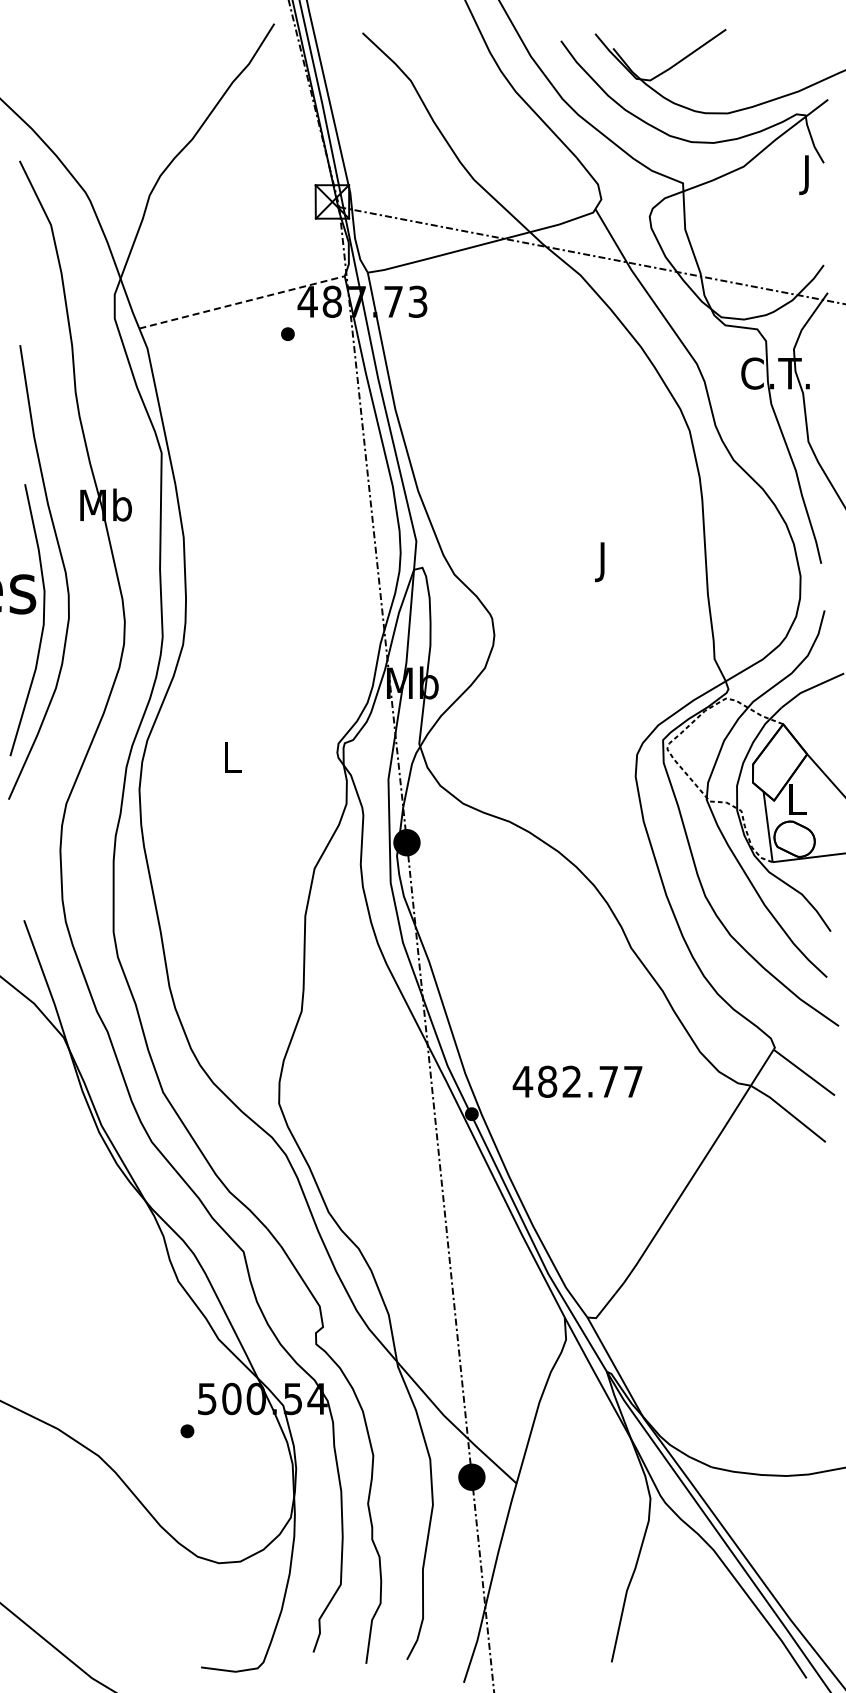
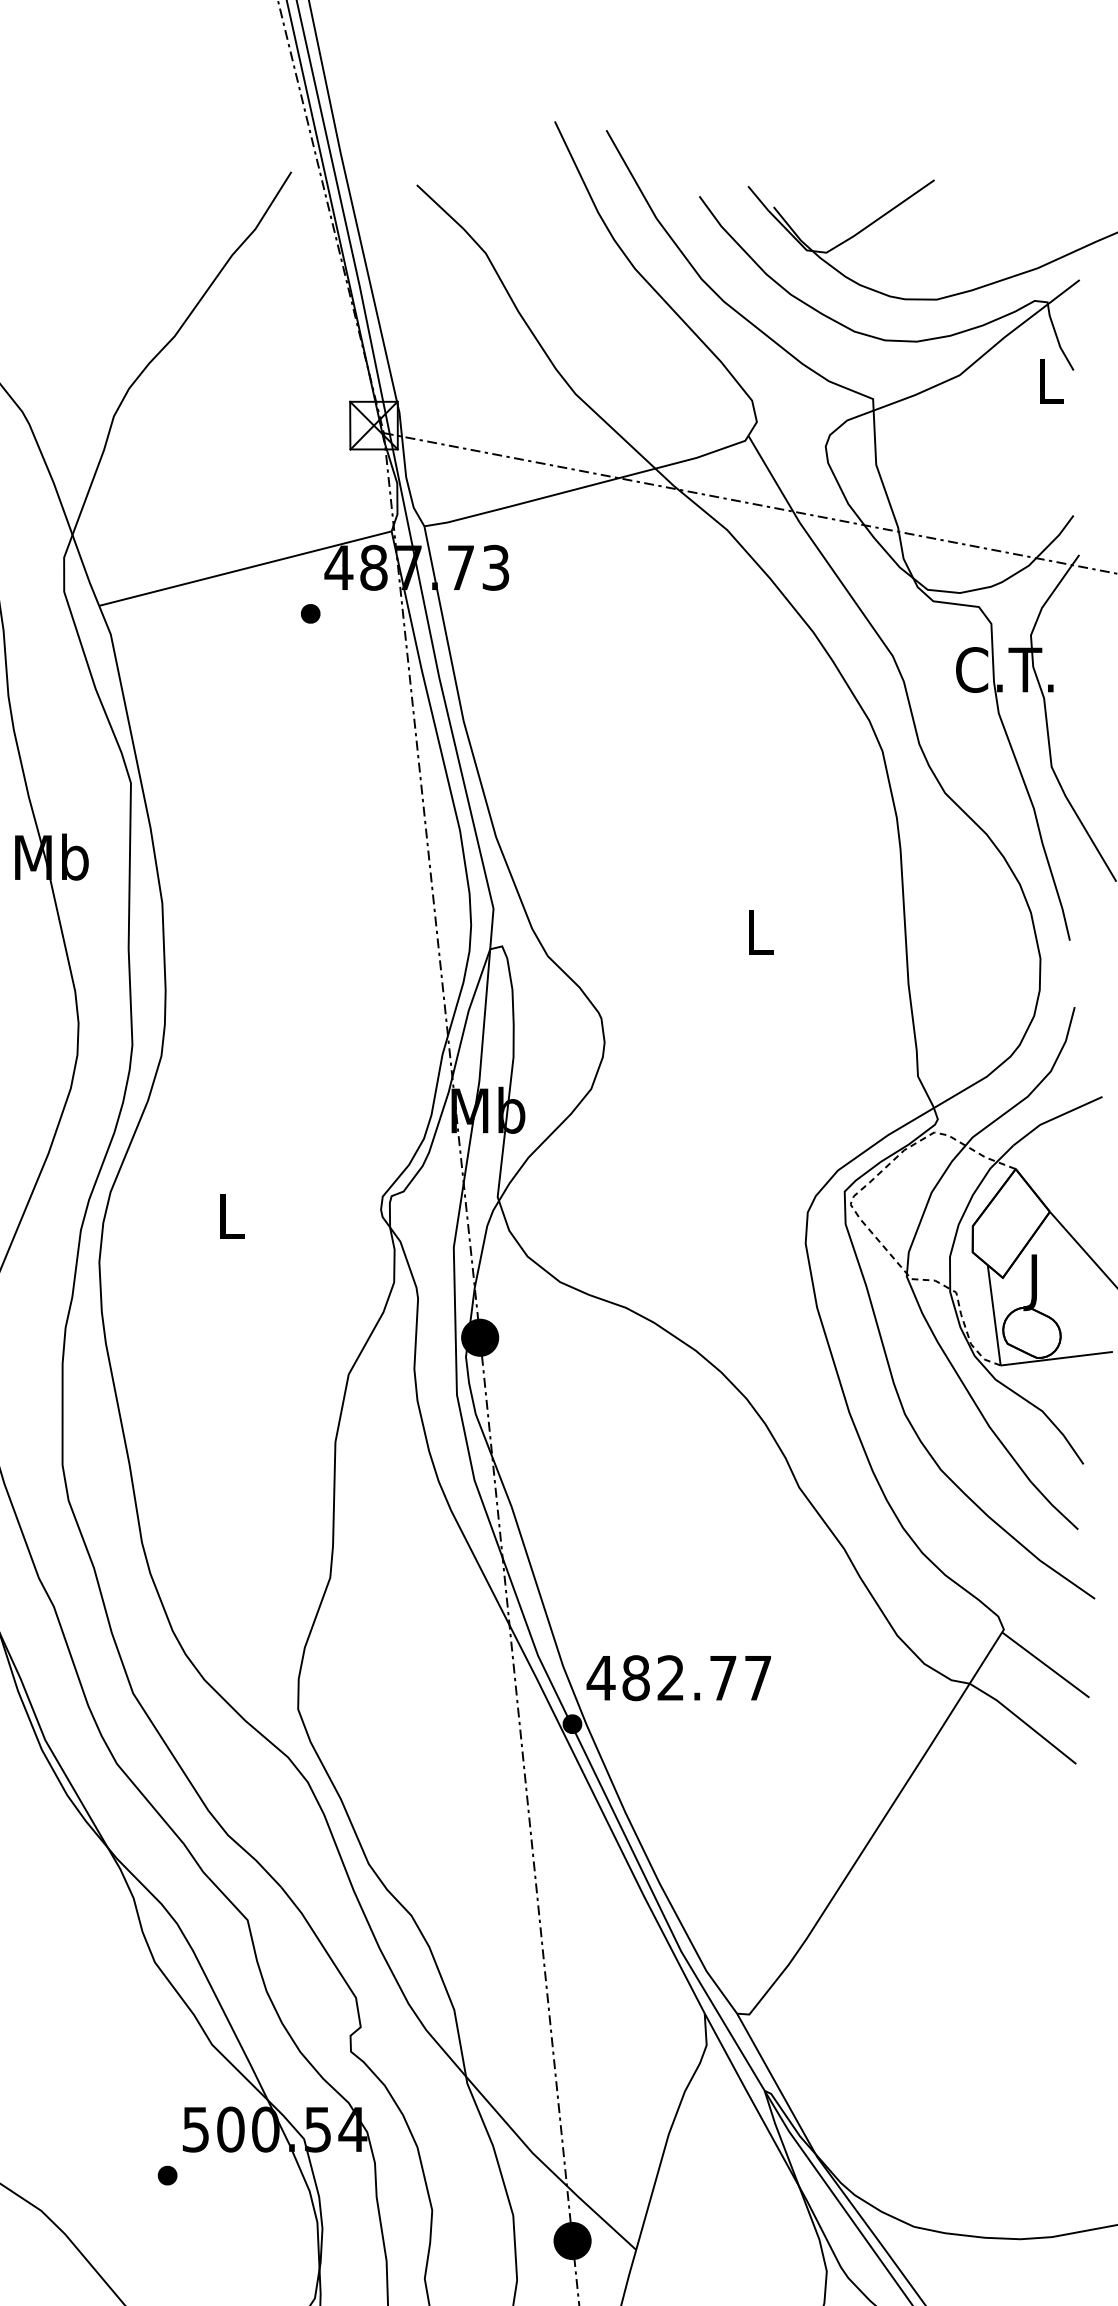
text: (807, 175) -> (1050, 387), J -> L
line: (242, 302) -> (246, 568), dashed -> solid
text: (603, 562) -> (759, 938), J -> L
text: (797, 803) -> (1036, 1281), L -> J
text: (577, 1081) -> (678, 1677), moved

